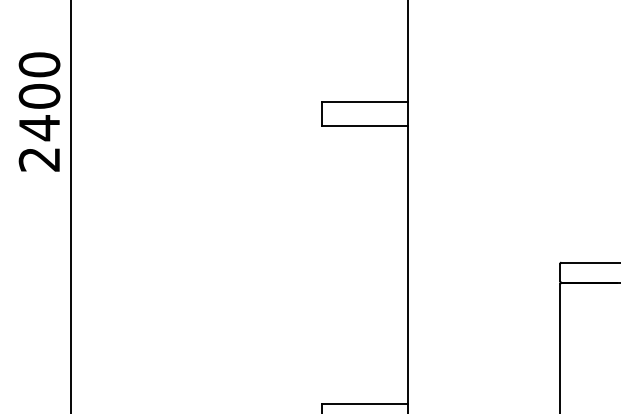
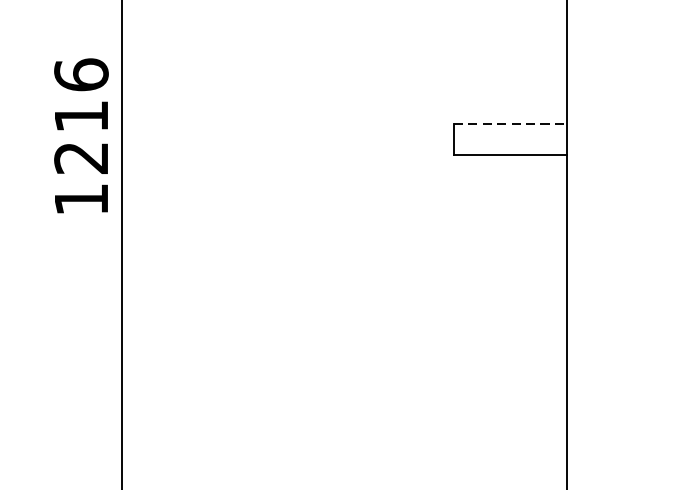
line: (365, 102) -> (510, 124), solid -> dashed
text: (39, 111) -> (81, 136), 2400 -> 1216

